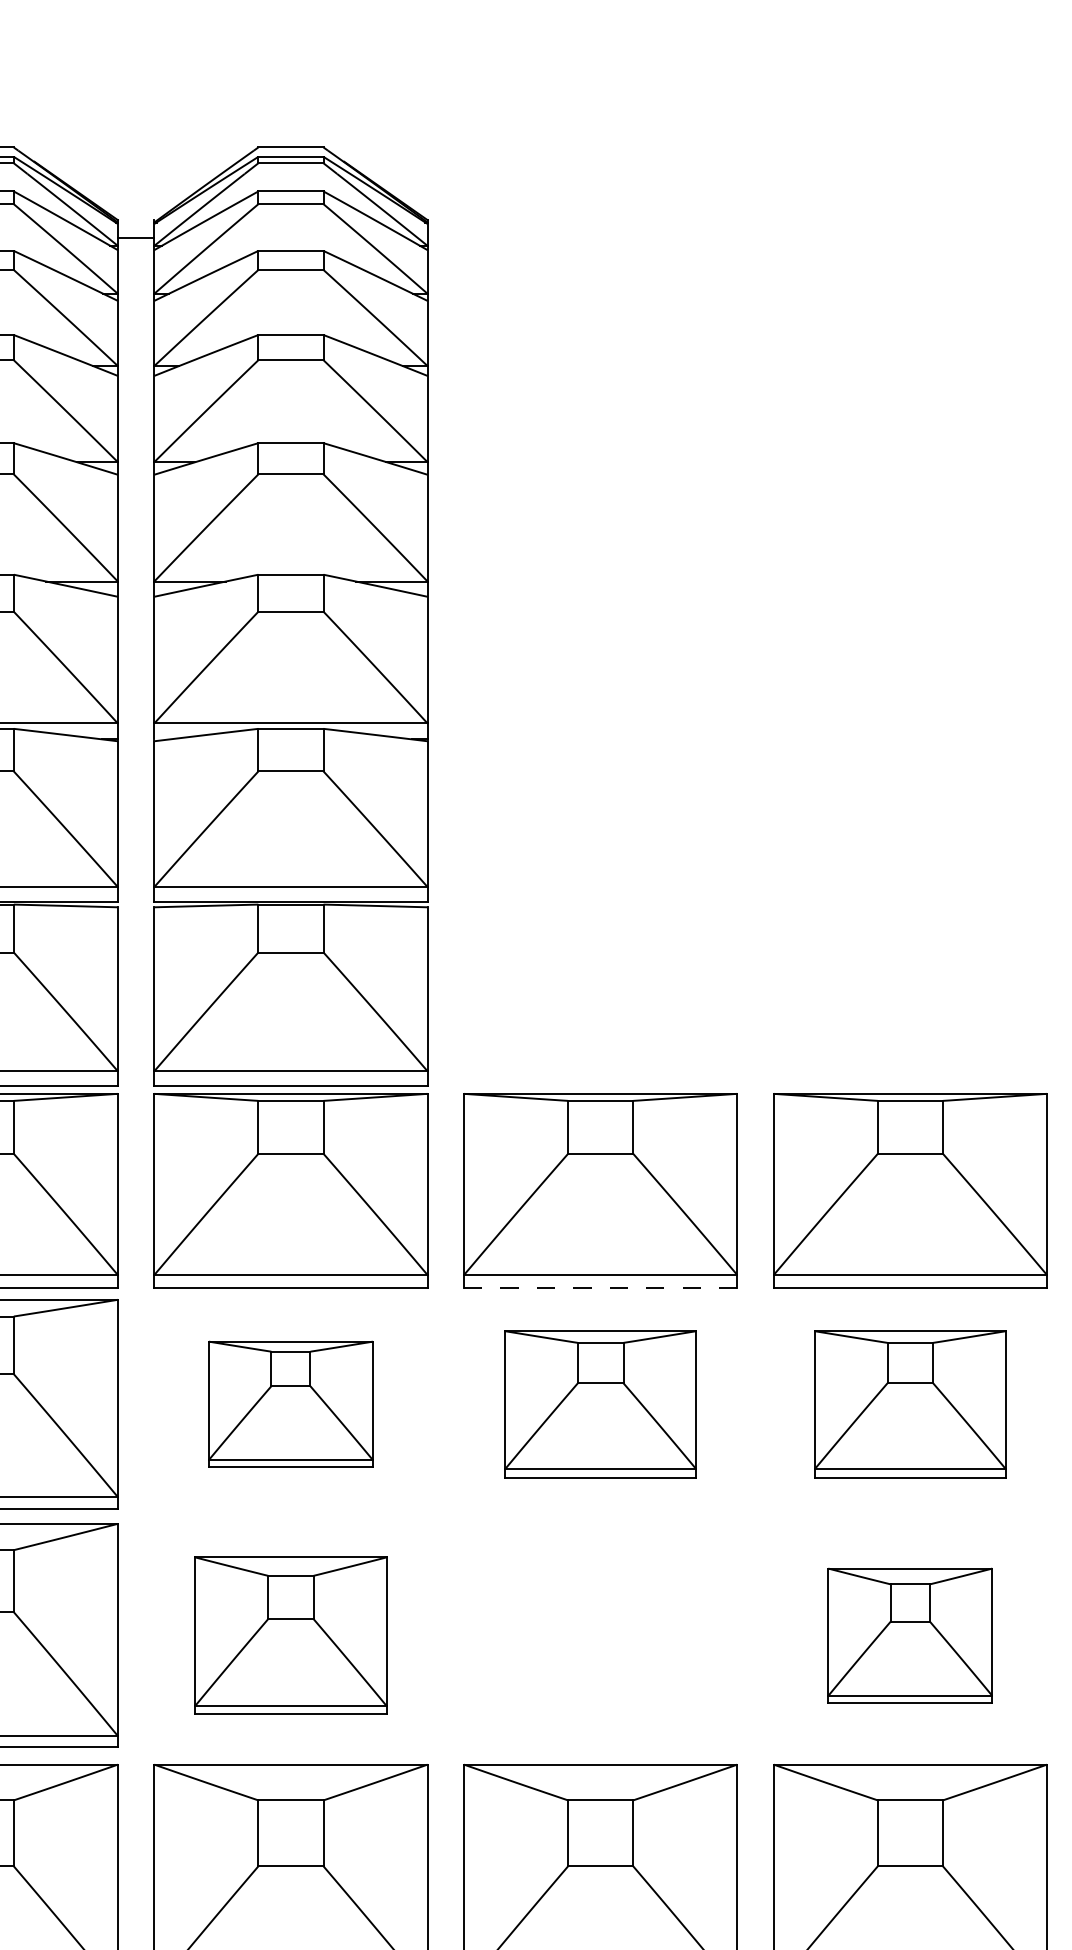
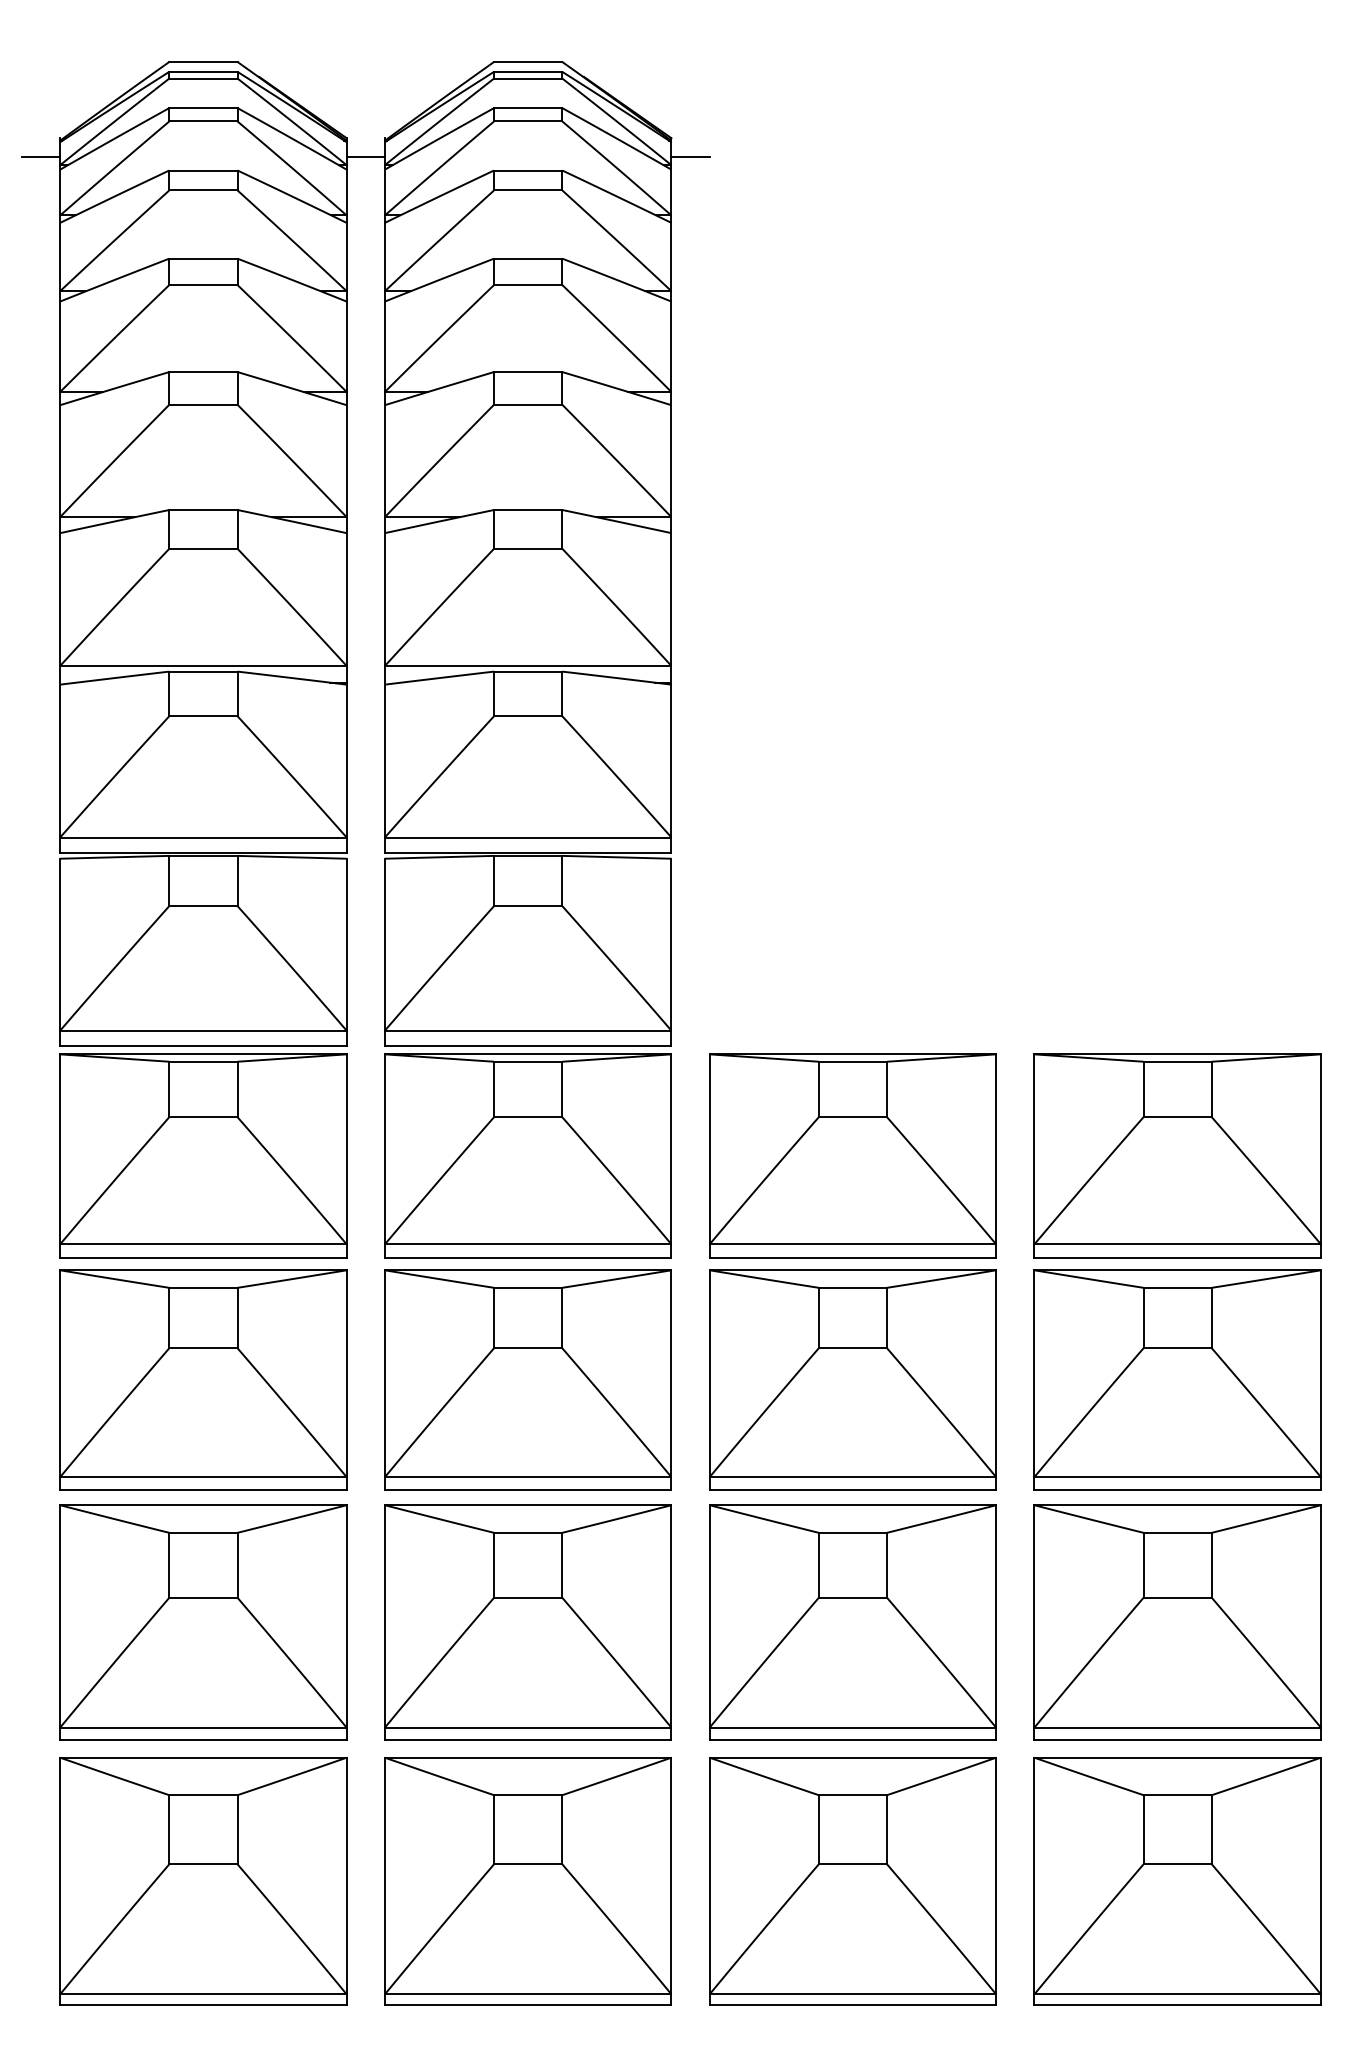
line: (445, 238) -> (690, 157), added
line: (601, 1288) -> (853, 1258), dashed -> solid
part: (290, 1403) -> (527, 1379), size x1.67
part: (600, 1403) -> (852, 1379), size x1.43
part: (910, 1403) -> (1177, 1379), size x1.43
part: (290, 1635) -> (527, 1622), size x1.43
part: (600, 1635) -> (852, 1622), added
part: (910, 1635) -> (1177, 1622), size x1.67

